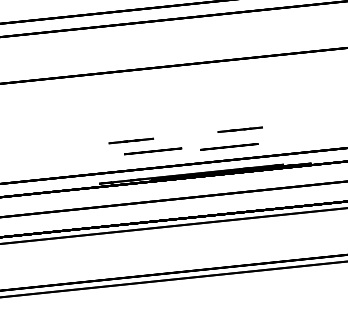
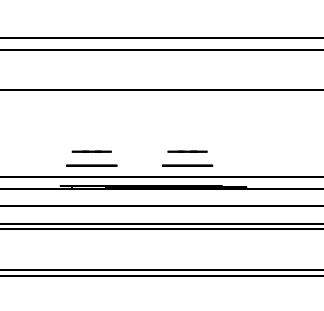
circle: (229, 146) -> (187, 165), moved
circle: (152, 151) -> (91, 165), moved

